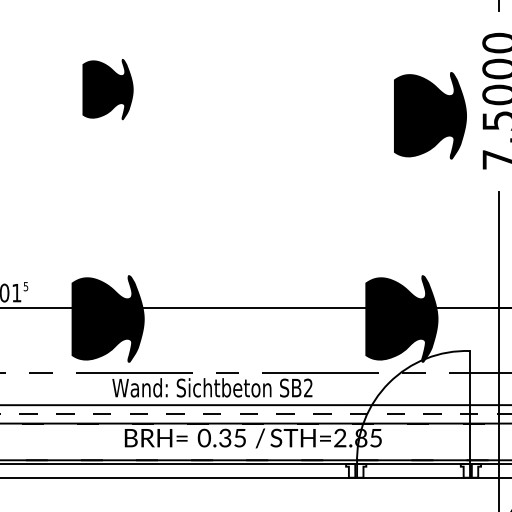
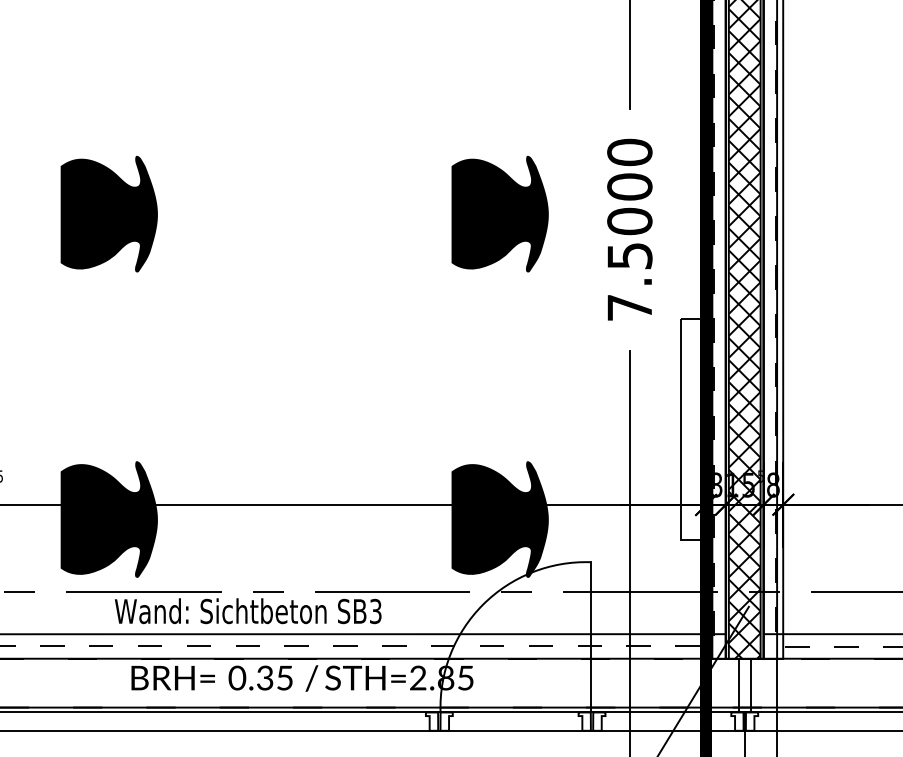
part: (107, 89) -> (108, 214), size x1.43
part: (429, 115) -> (499, 213), moved
text: (308, 388) -> (375, 611), SB2 -> SB3

